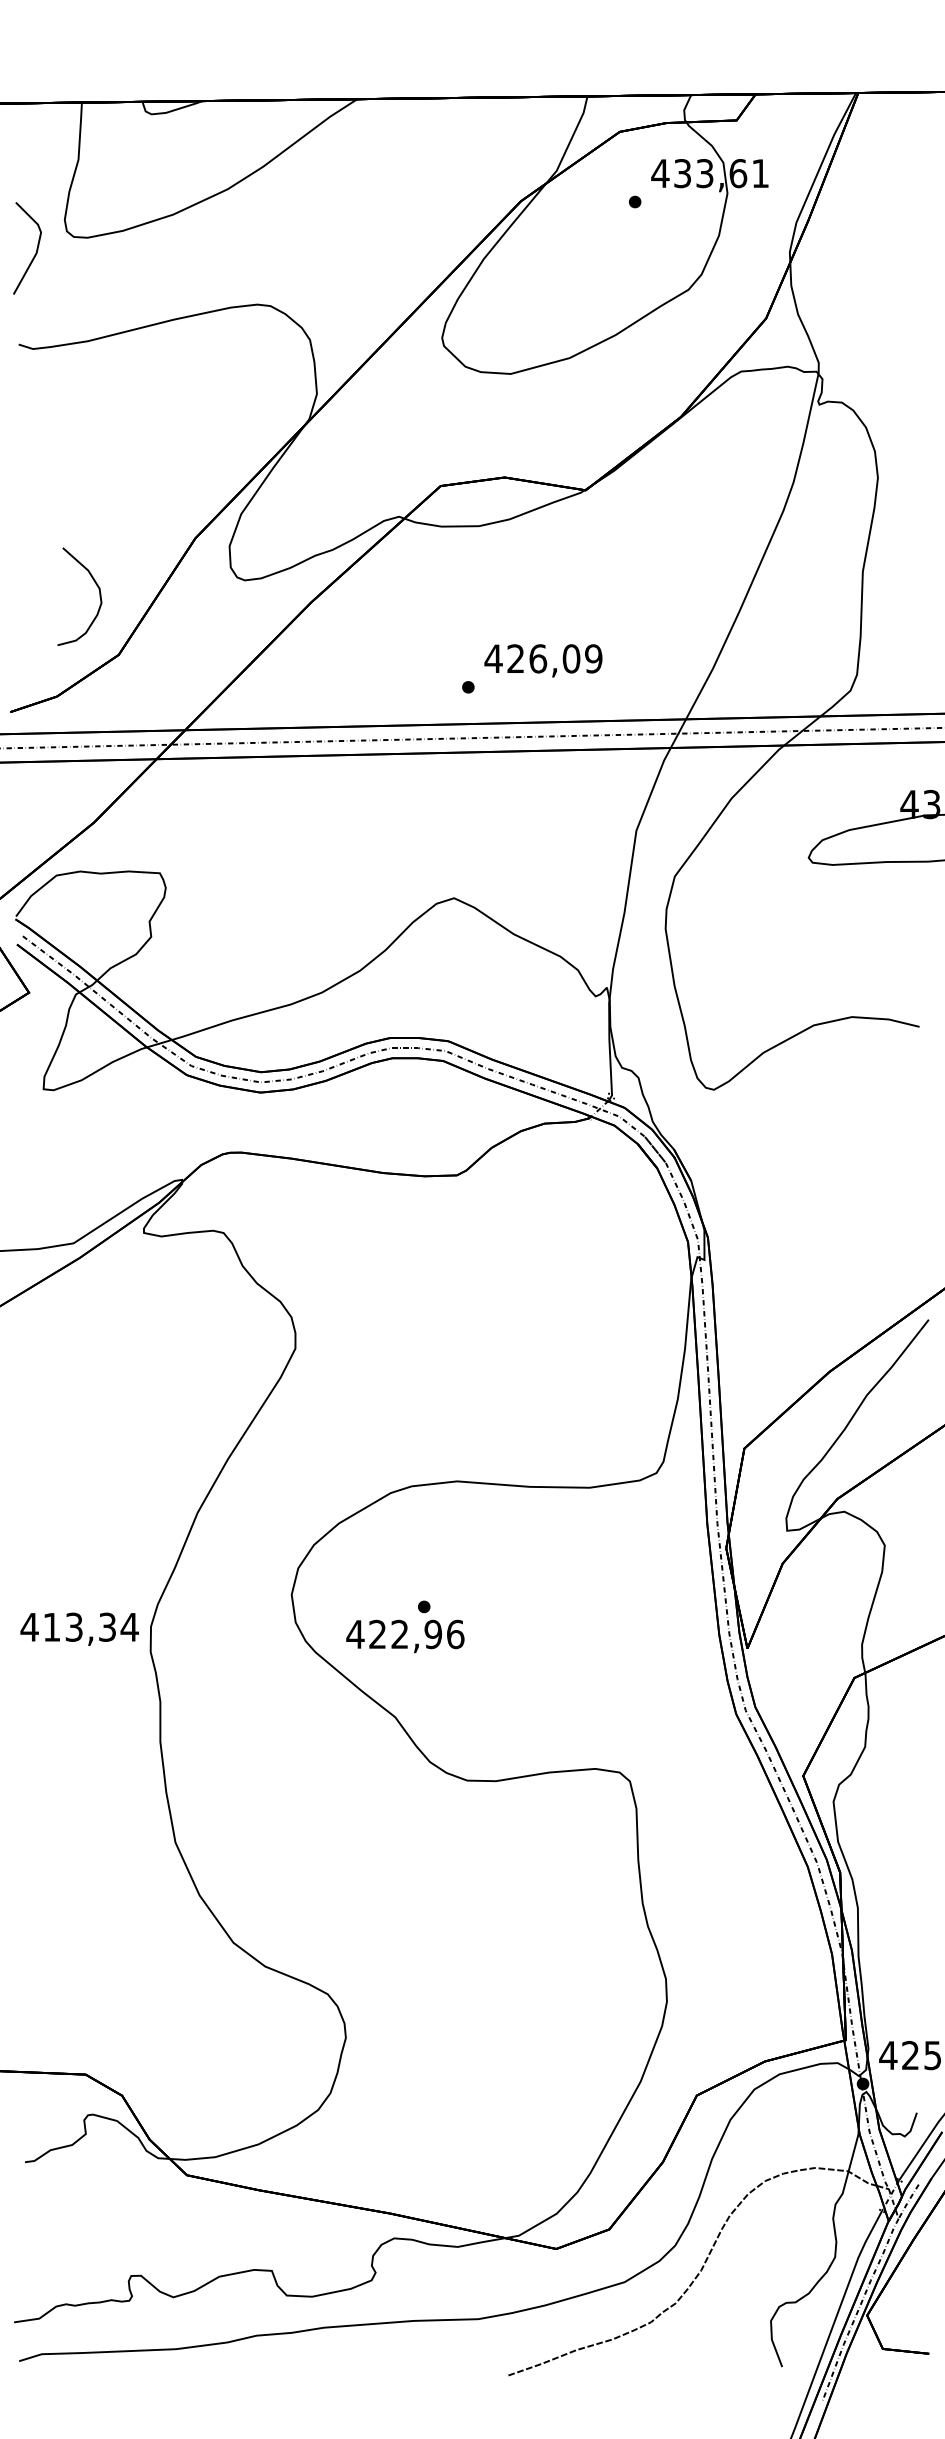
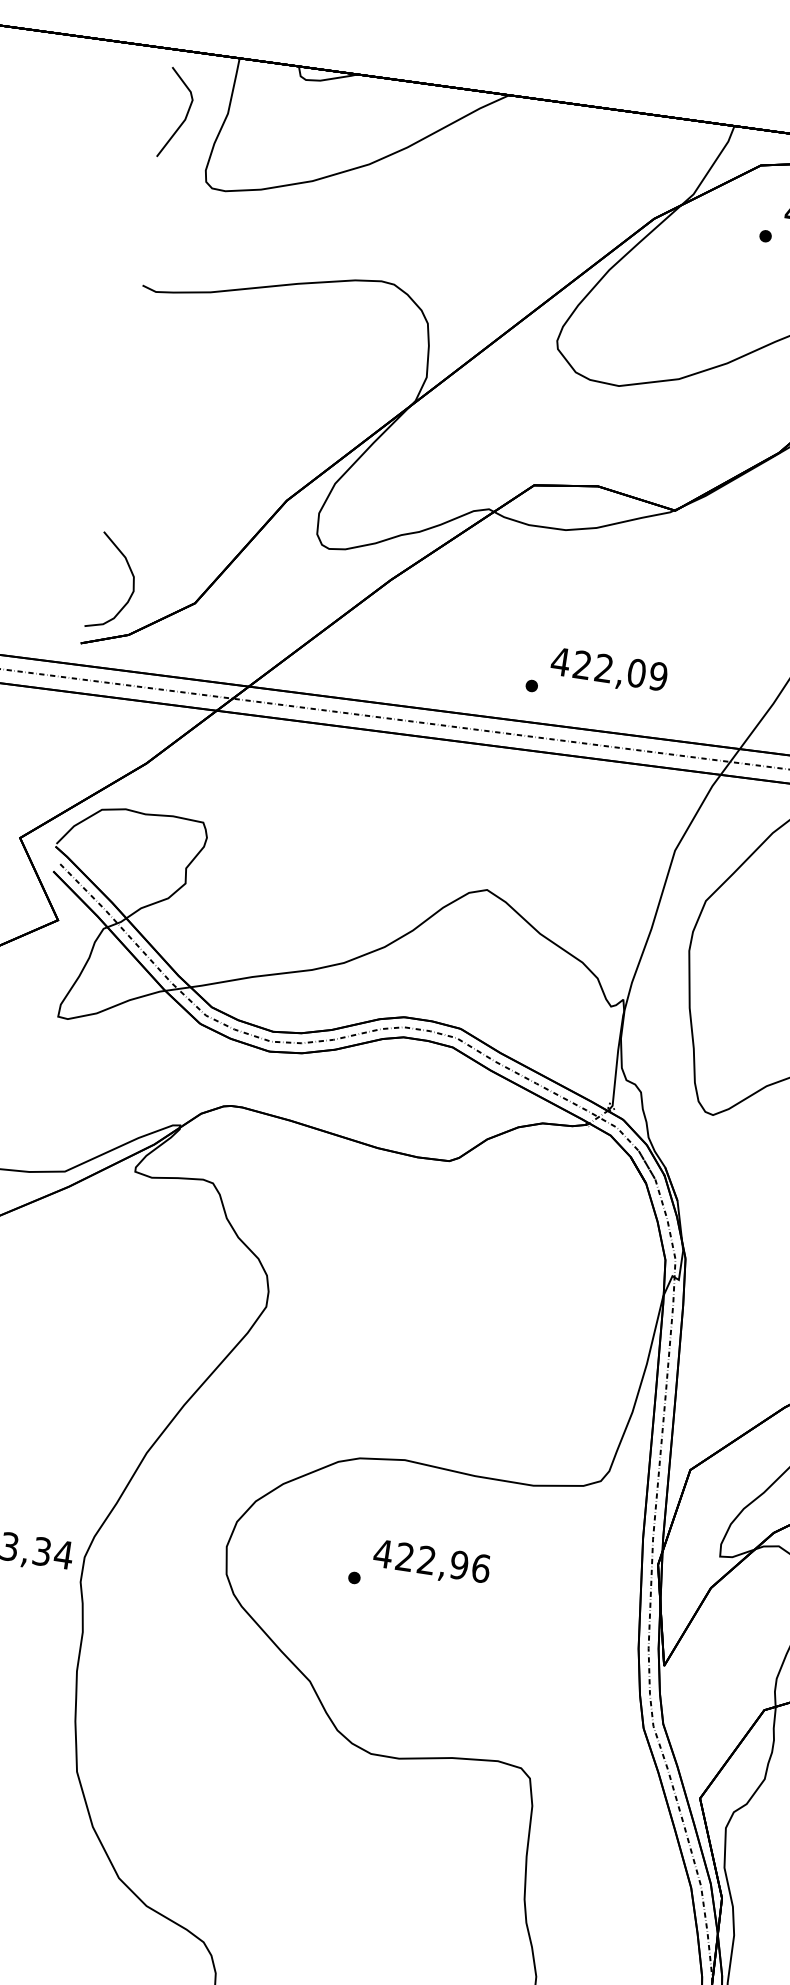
line: (35, 252) -> (184, 118), moved
curve: (95, 584) -> (130, 572), moved
text: (538, 658) -> (604, 668), 426,09 -> 422,09
text: (405, 1636) -> (431, 1563), moved

